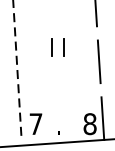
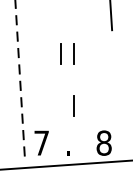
line: (98, 61) -> (113, 70), removed
line: (63, 92) -> (73, 106), added
line: (102, 118) -> (118, 136), removed

